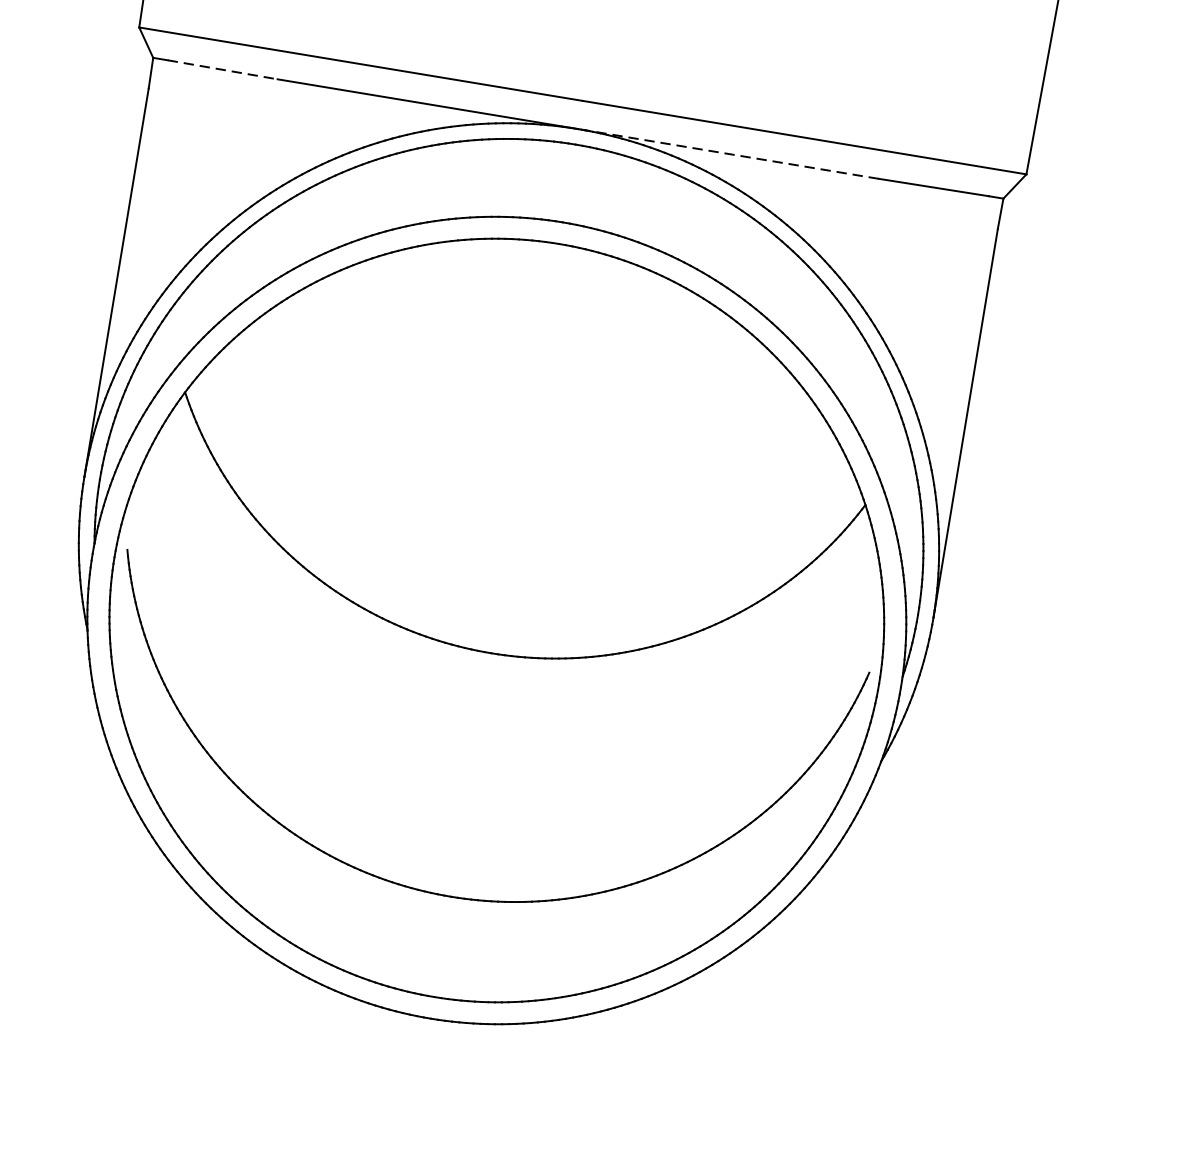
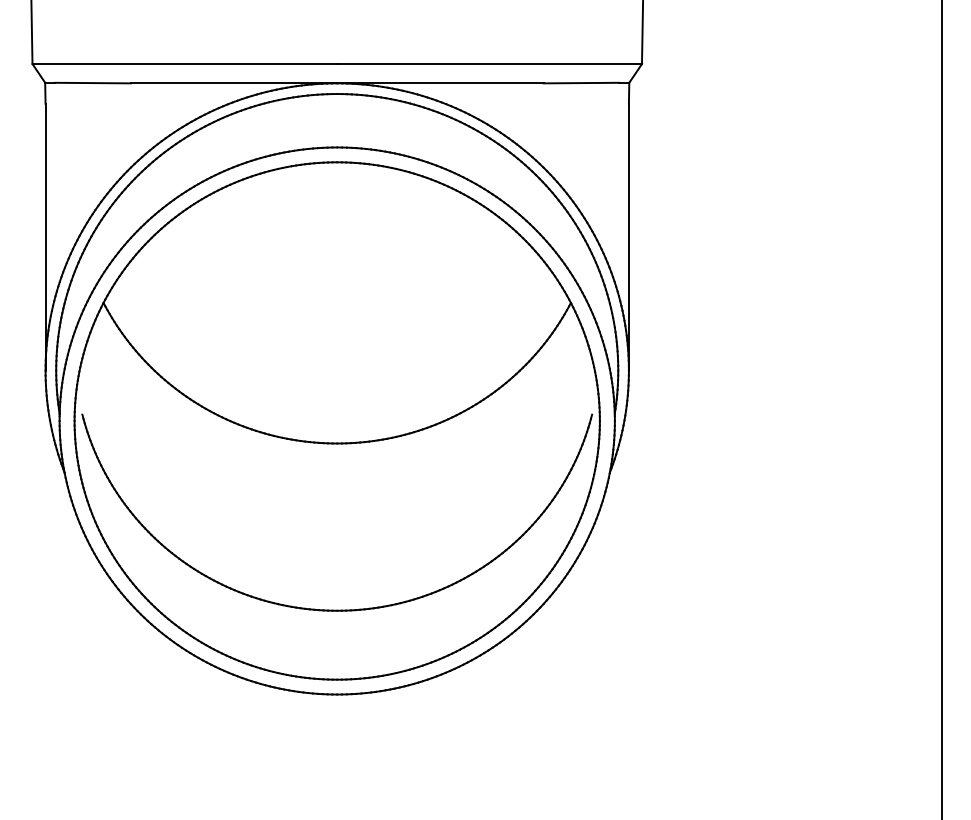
line: (221, 70) -> (92, 83), dashed -> solid
line: (728, 154) -> (440, 83), dashed -> solid

